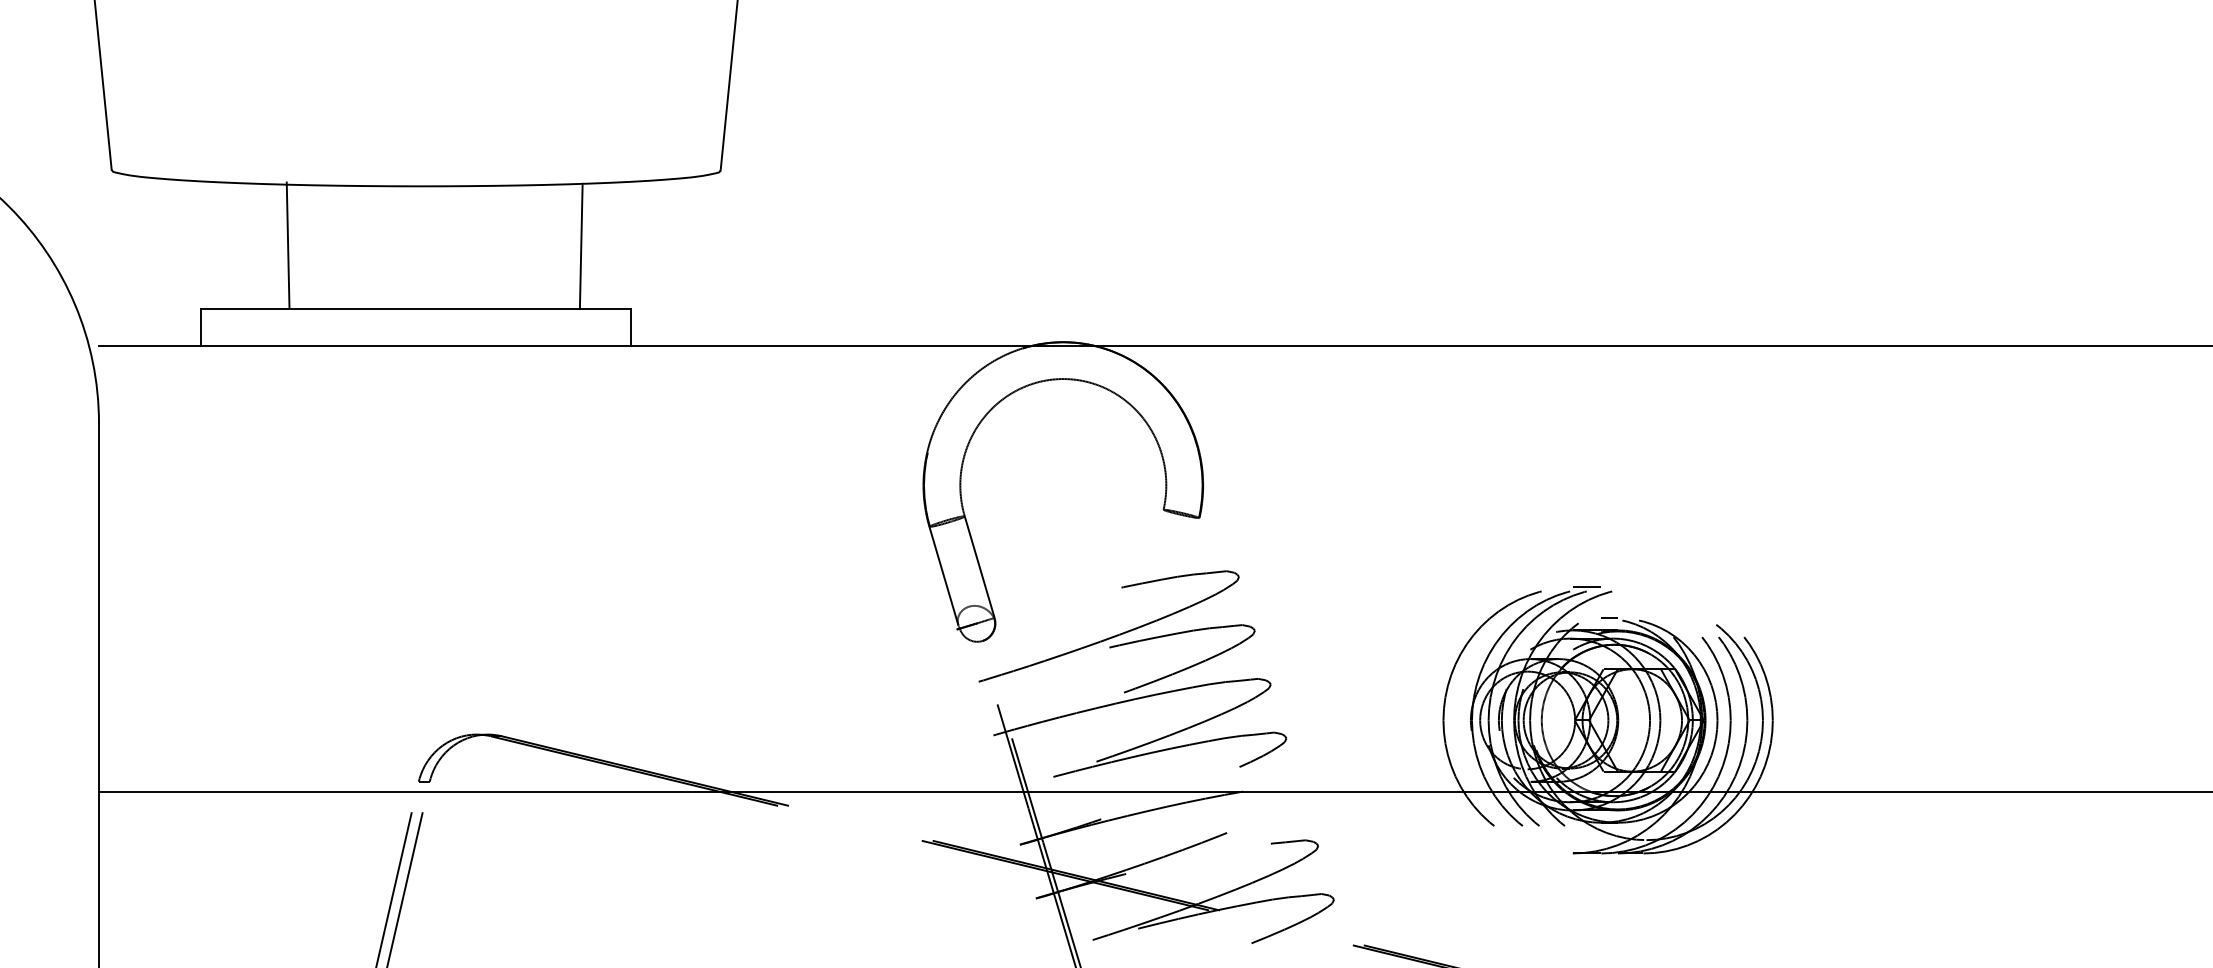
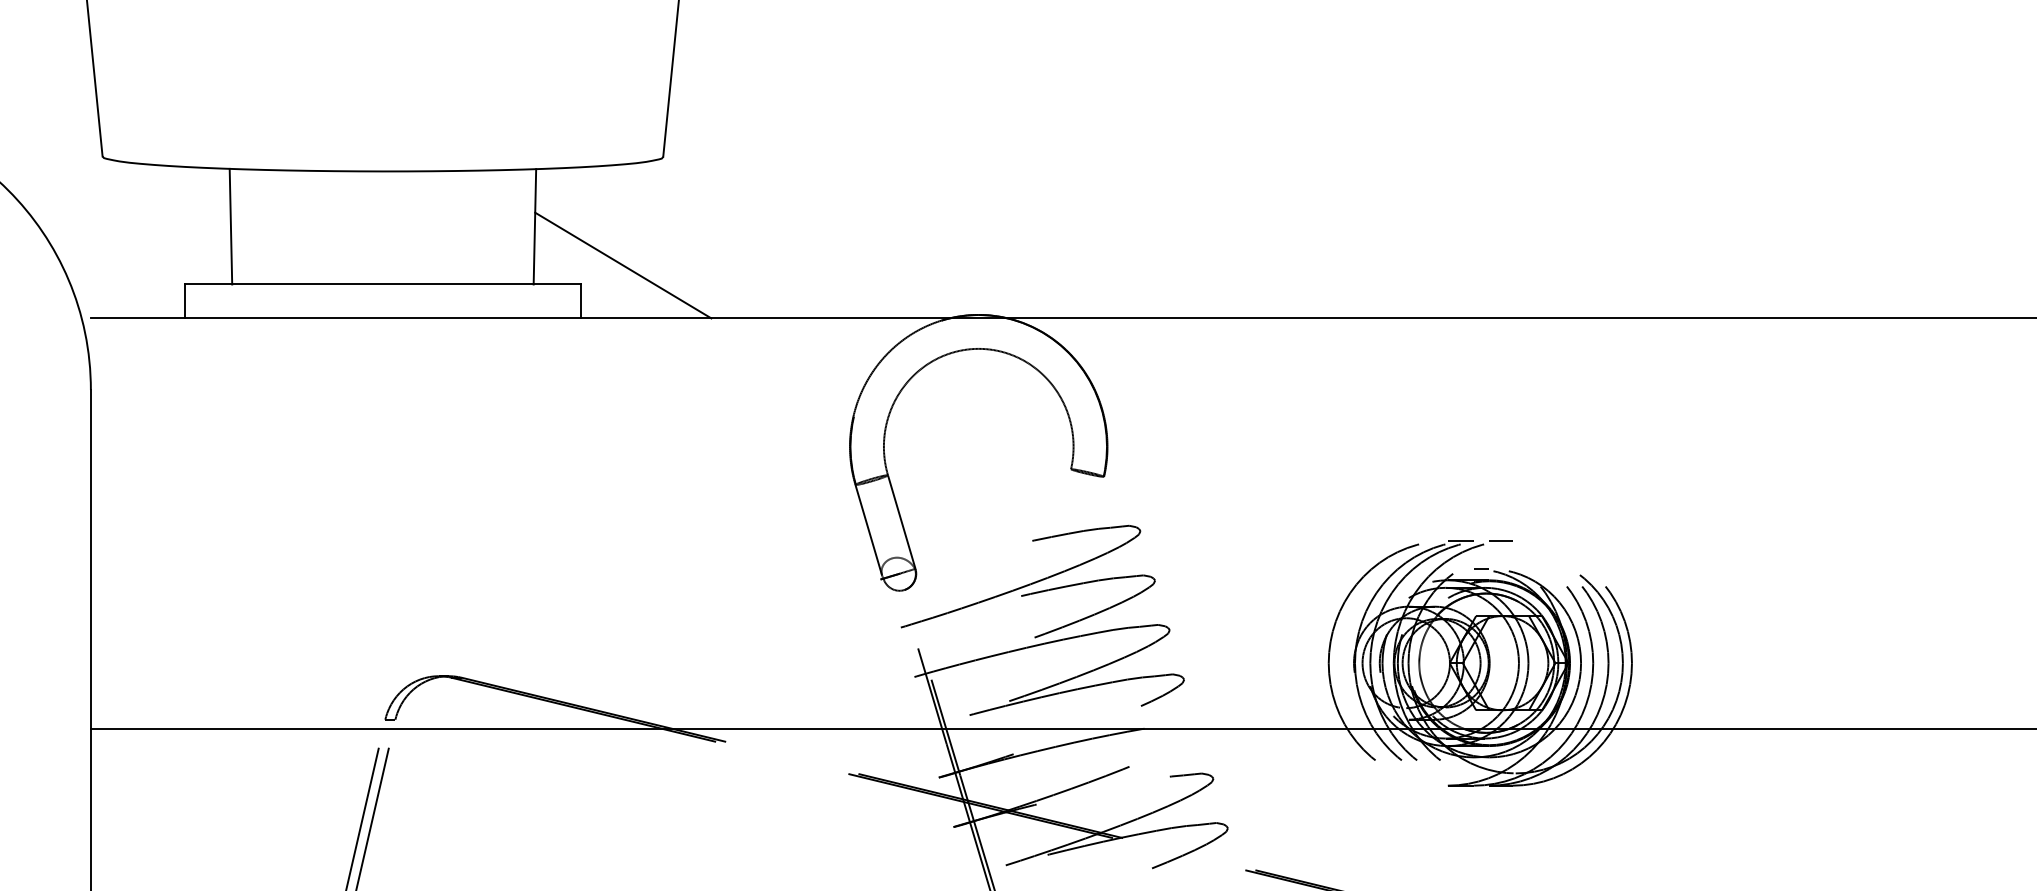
line: (287, 245) -> (230, 226), moved
line: (676, 288) -> (622, 265), added
line: (1630, 587) -> (1500, 540), added

